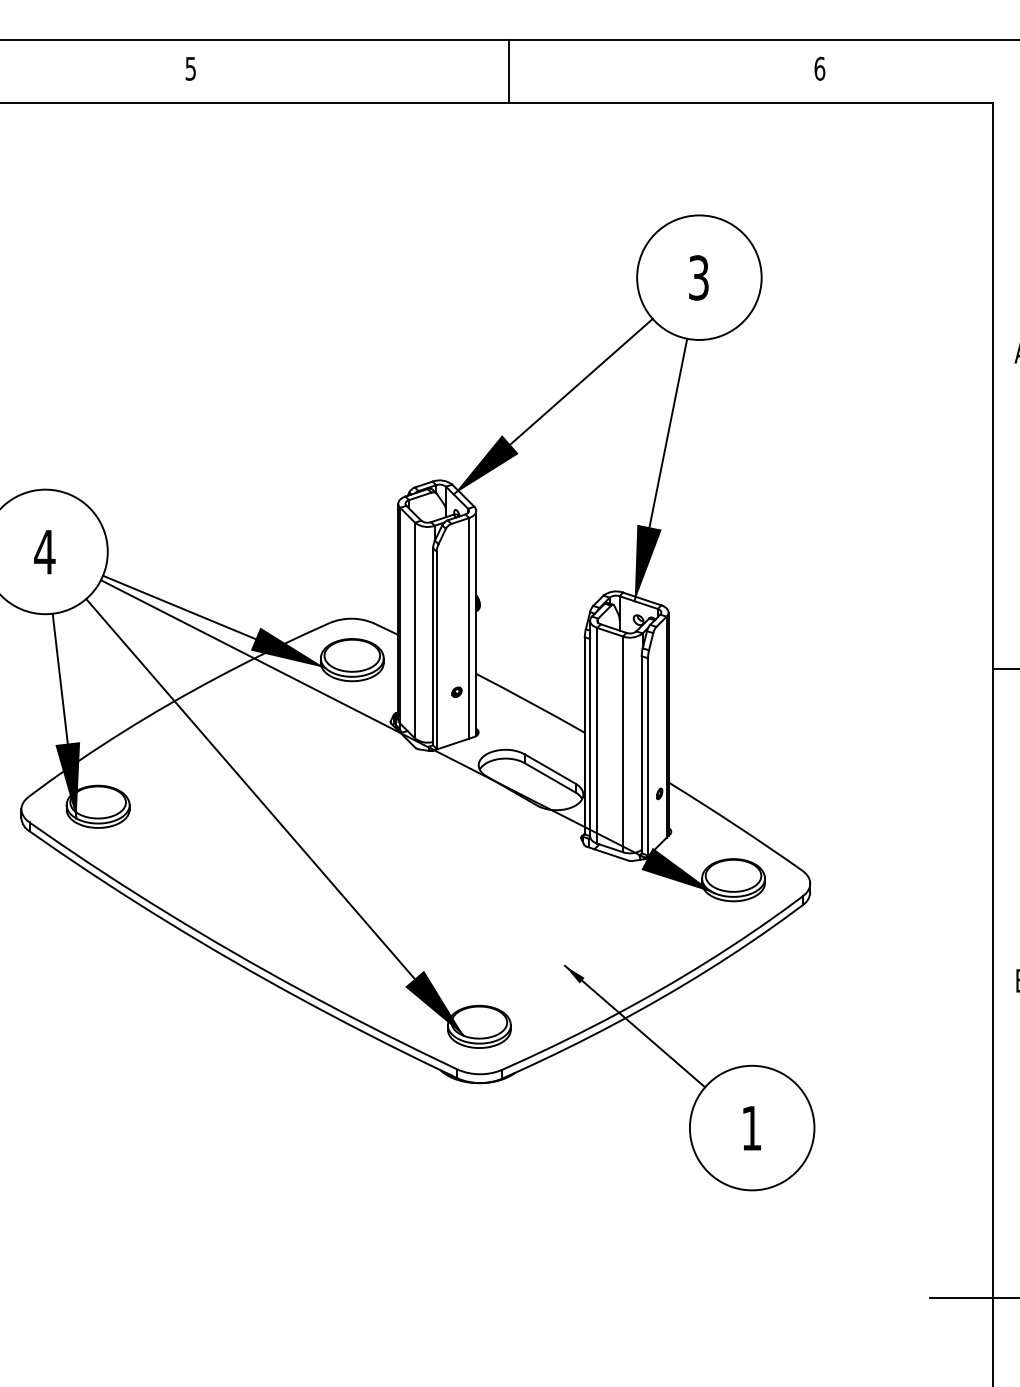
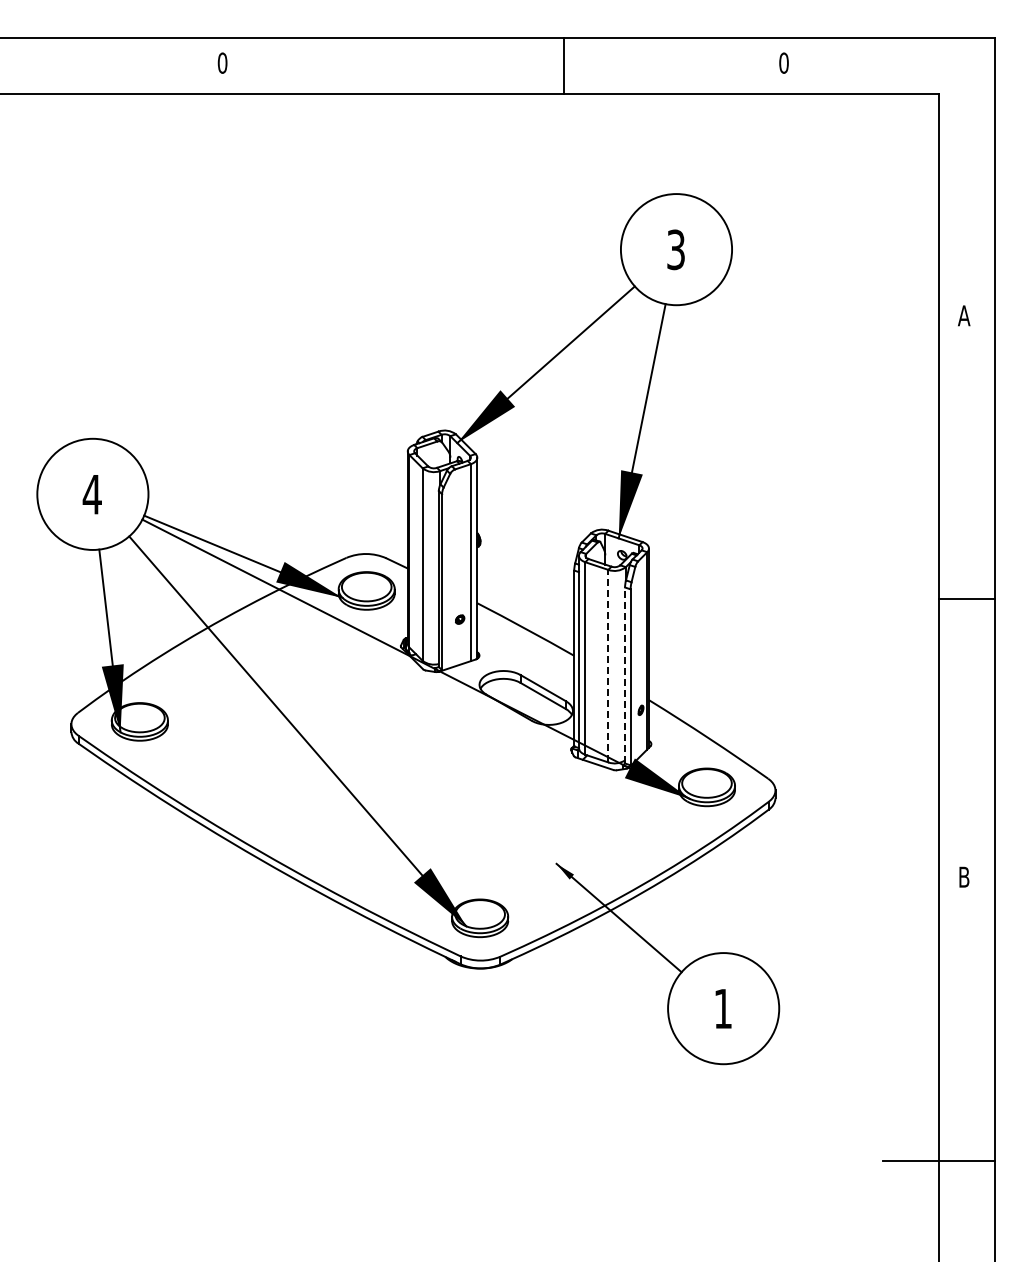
text: (190, 68) -> (222, 62), 5 -> 0
text: (819, 68) -> (783, 62), 6 -> 0
line: (508, 71) -> (563, 65), moved
line: (623, 743) -> (608, 665), solid -> dashed
line: (642, 754) -> (625, 675), solid -> dashed

